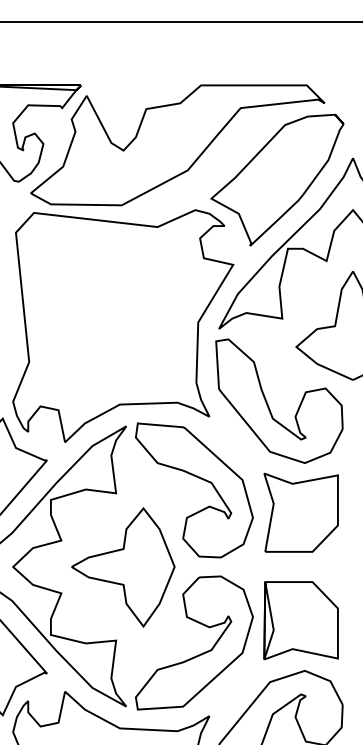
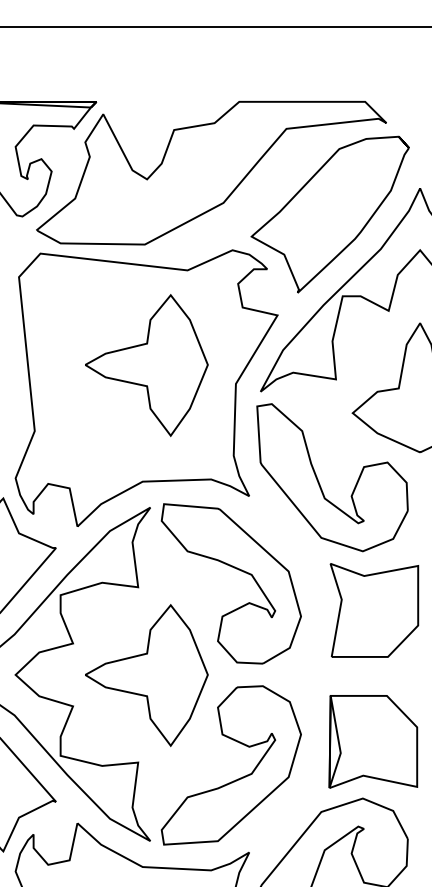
part: (123, 306) -> (146, 365), added
part: (301, 512) -> (374, 610), moved
part: (301, 620) -> (373, 741), moved

